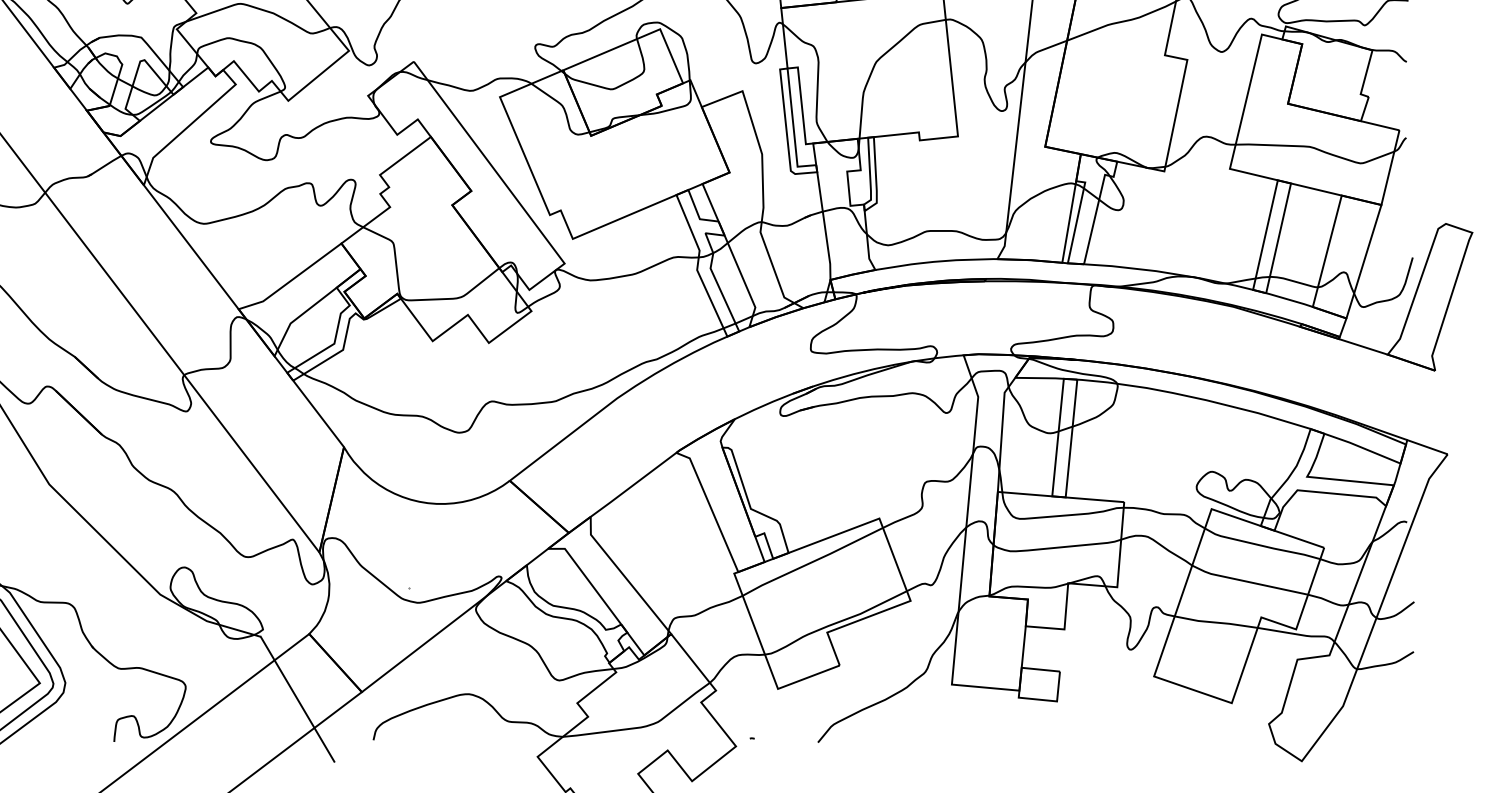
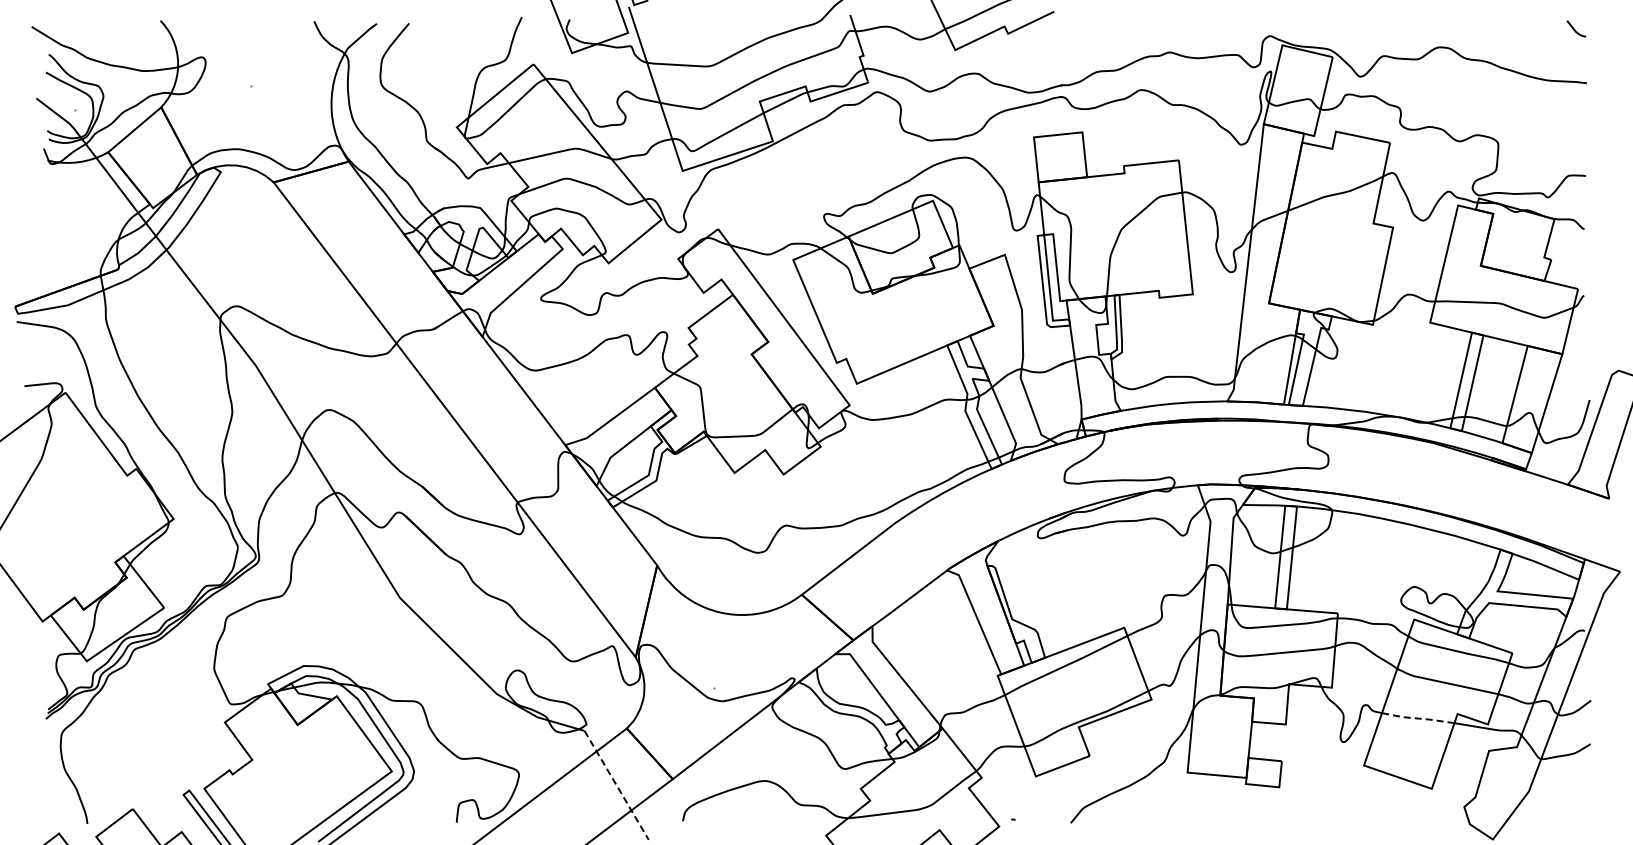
line: (1216, 622) -> (1418, 718), solid -> dashed
line: (297, 699) -> (616, 785), solid -> dashed

